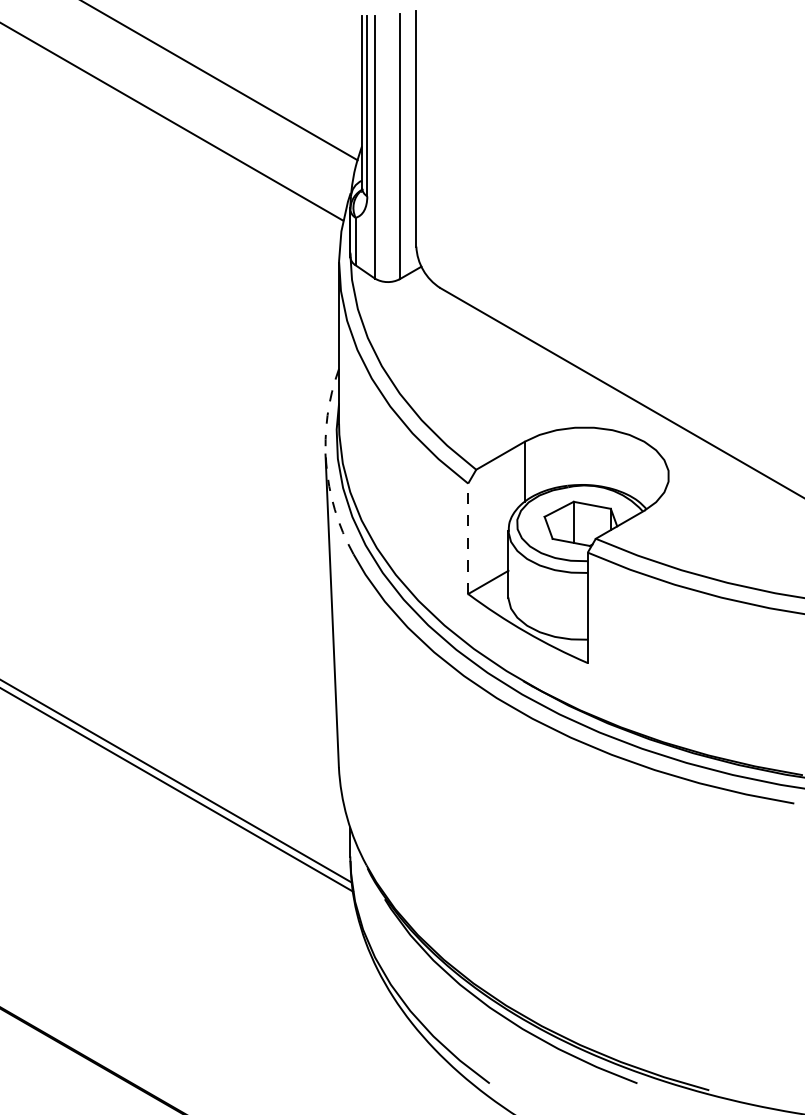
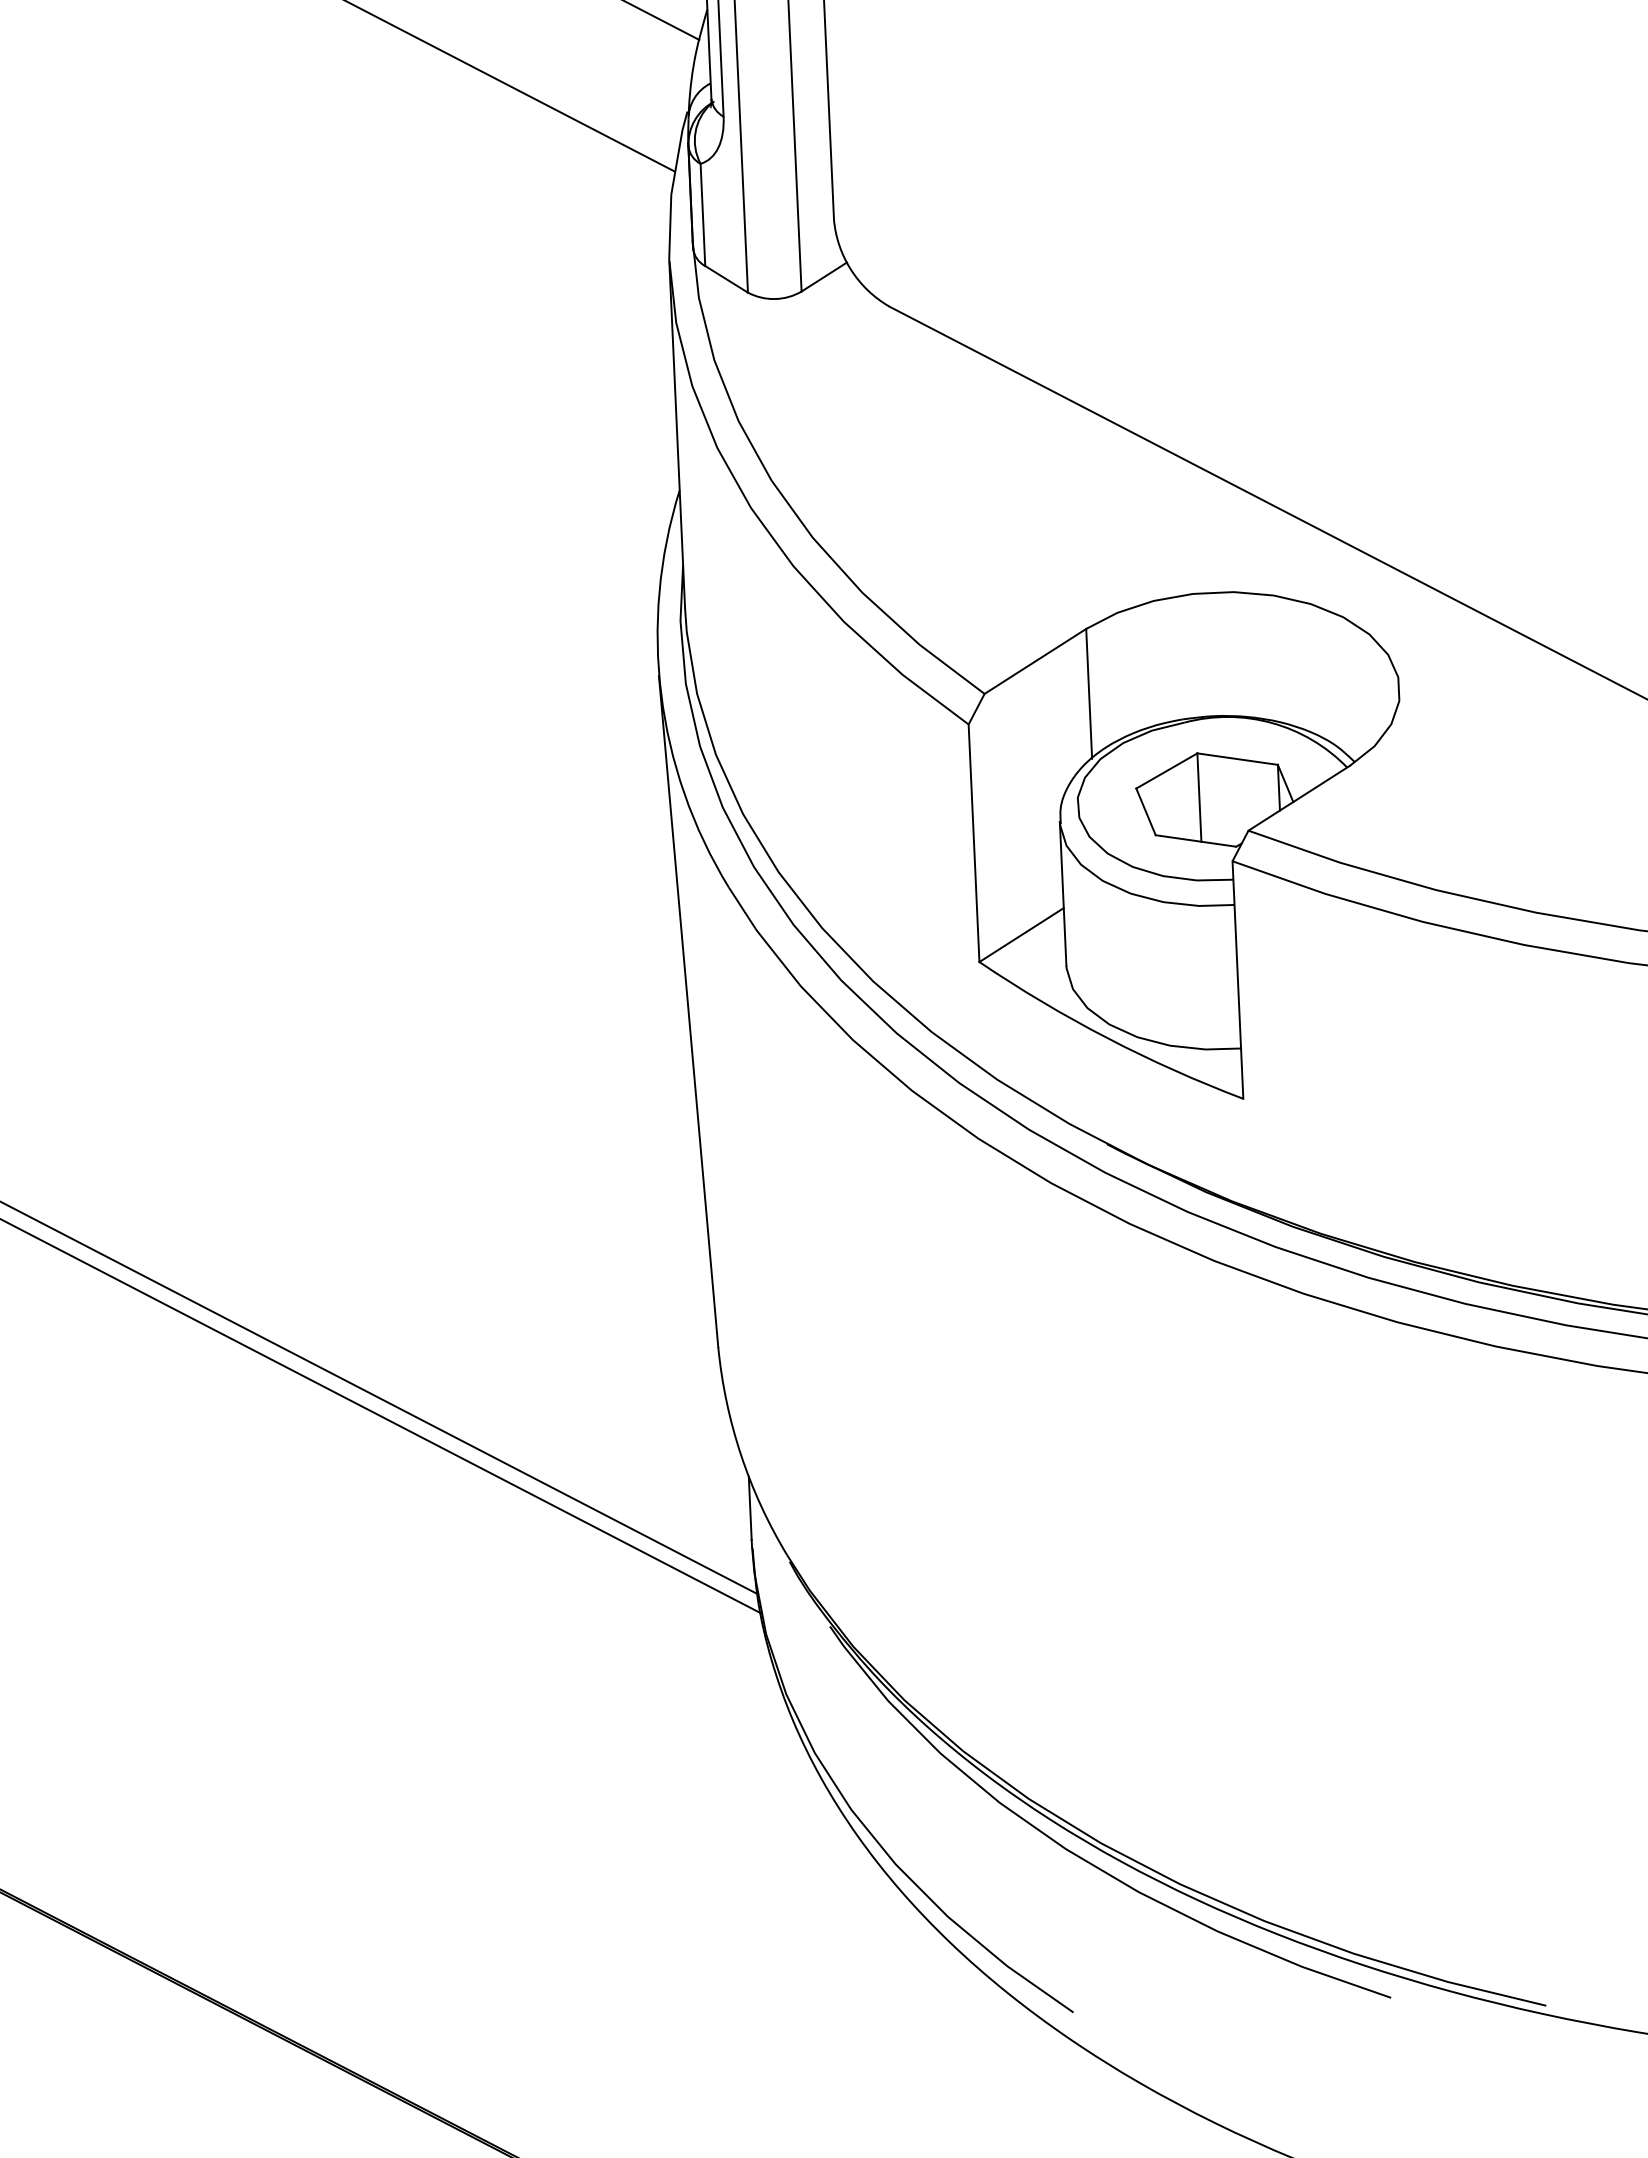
arc: (326, 463) -> (661, 695), dashed -> solid
line: (468, 538) -> (974, 842), dashed -> solid

